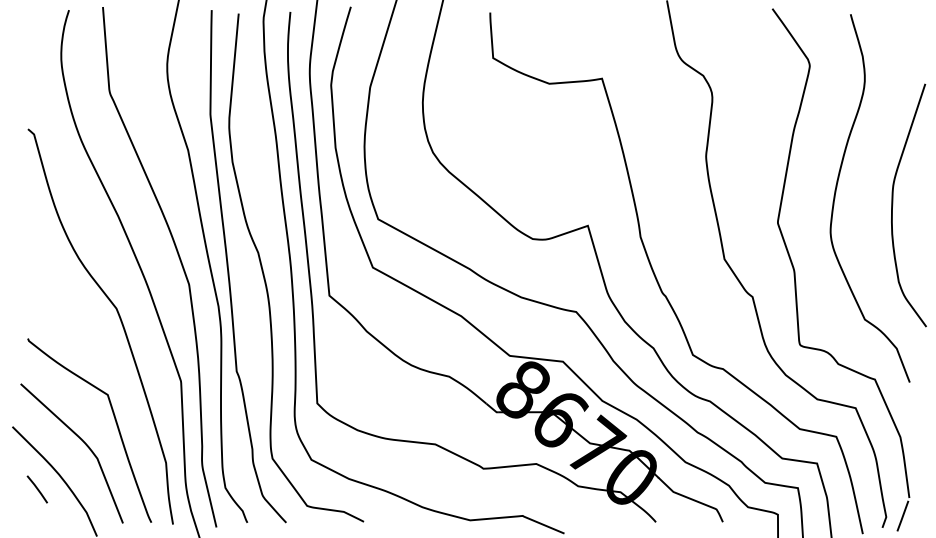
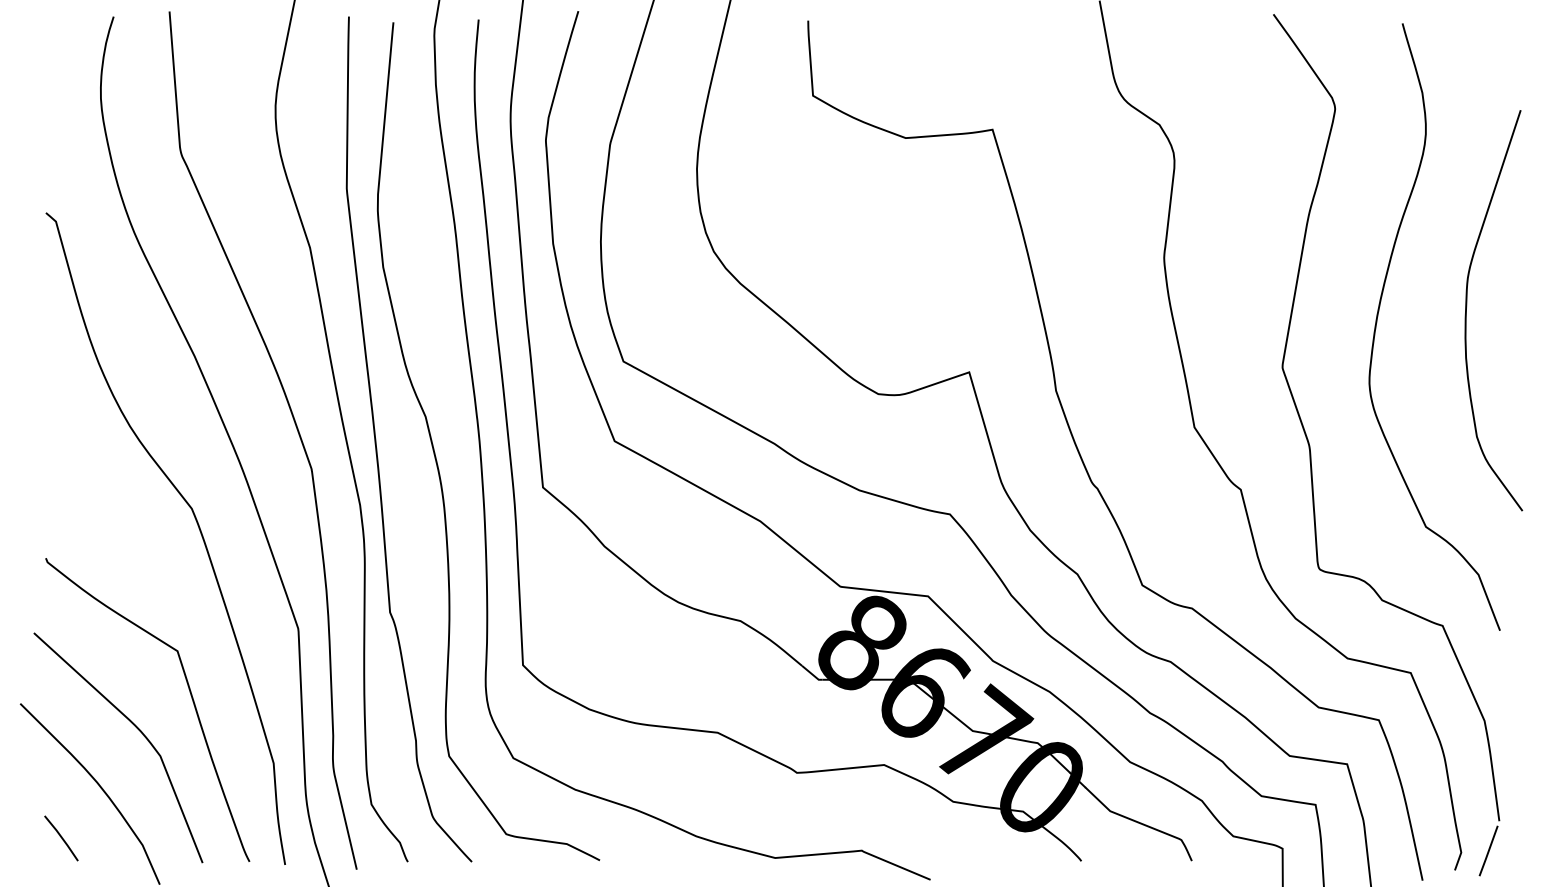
curve: (893, 205) -> (1468, 310), moved
line: (36, 489) -> (59, 838), moved

